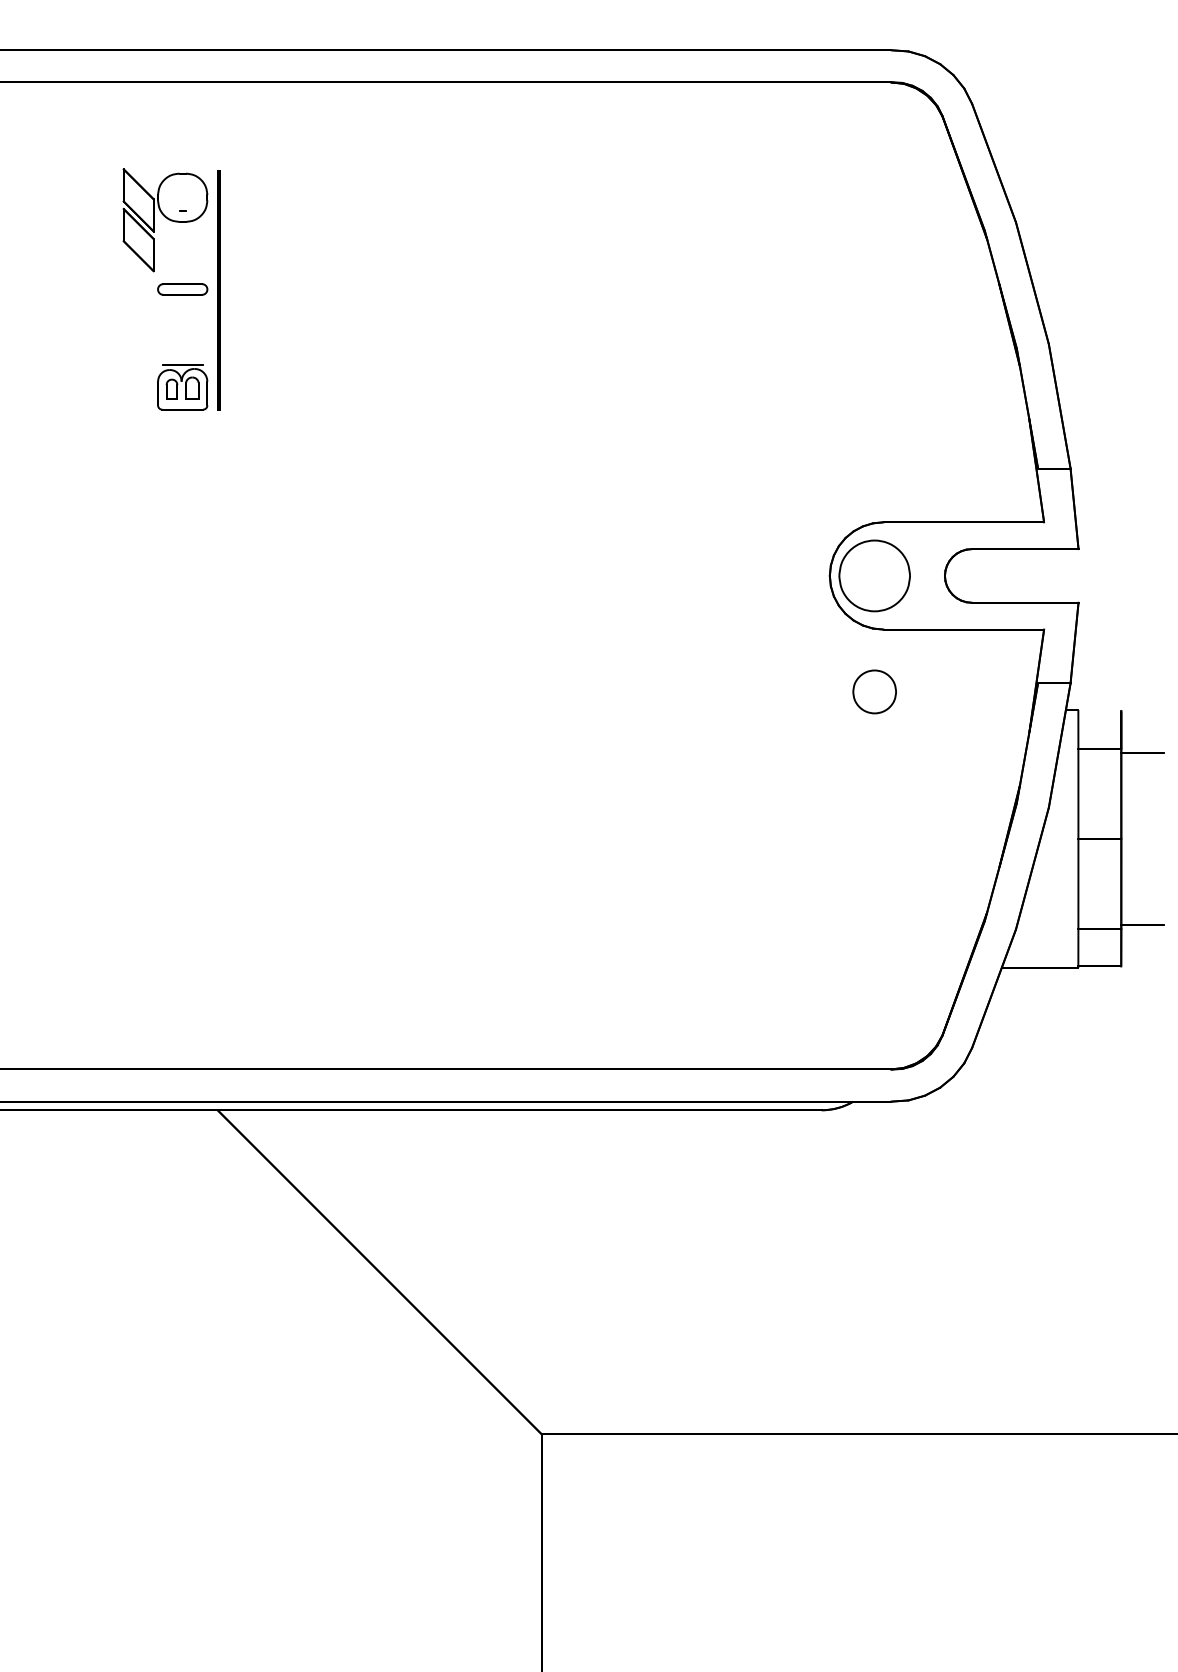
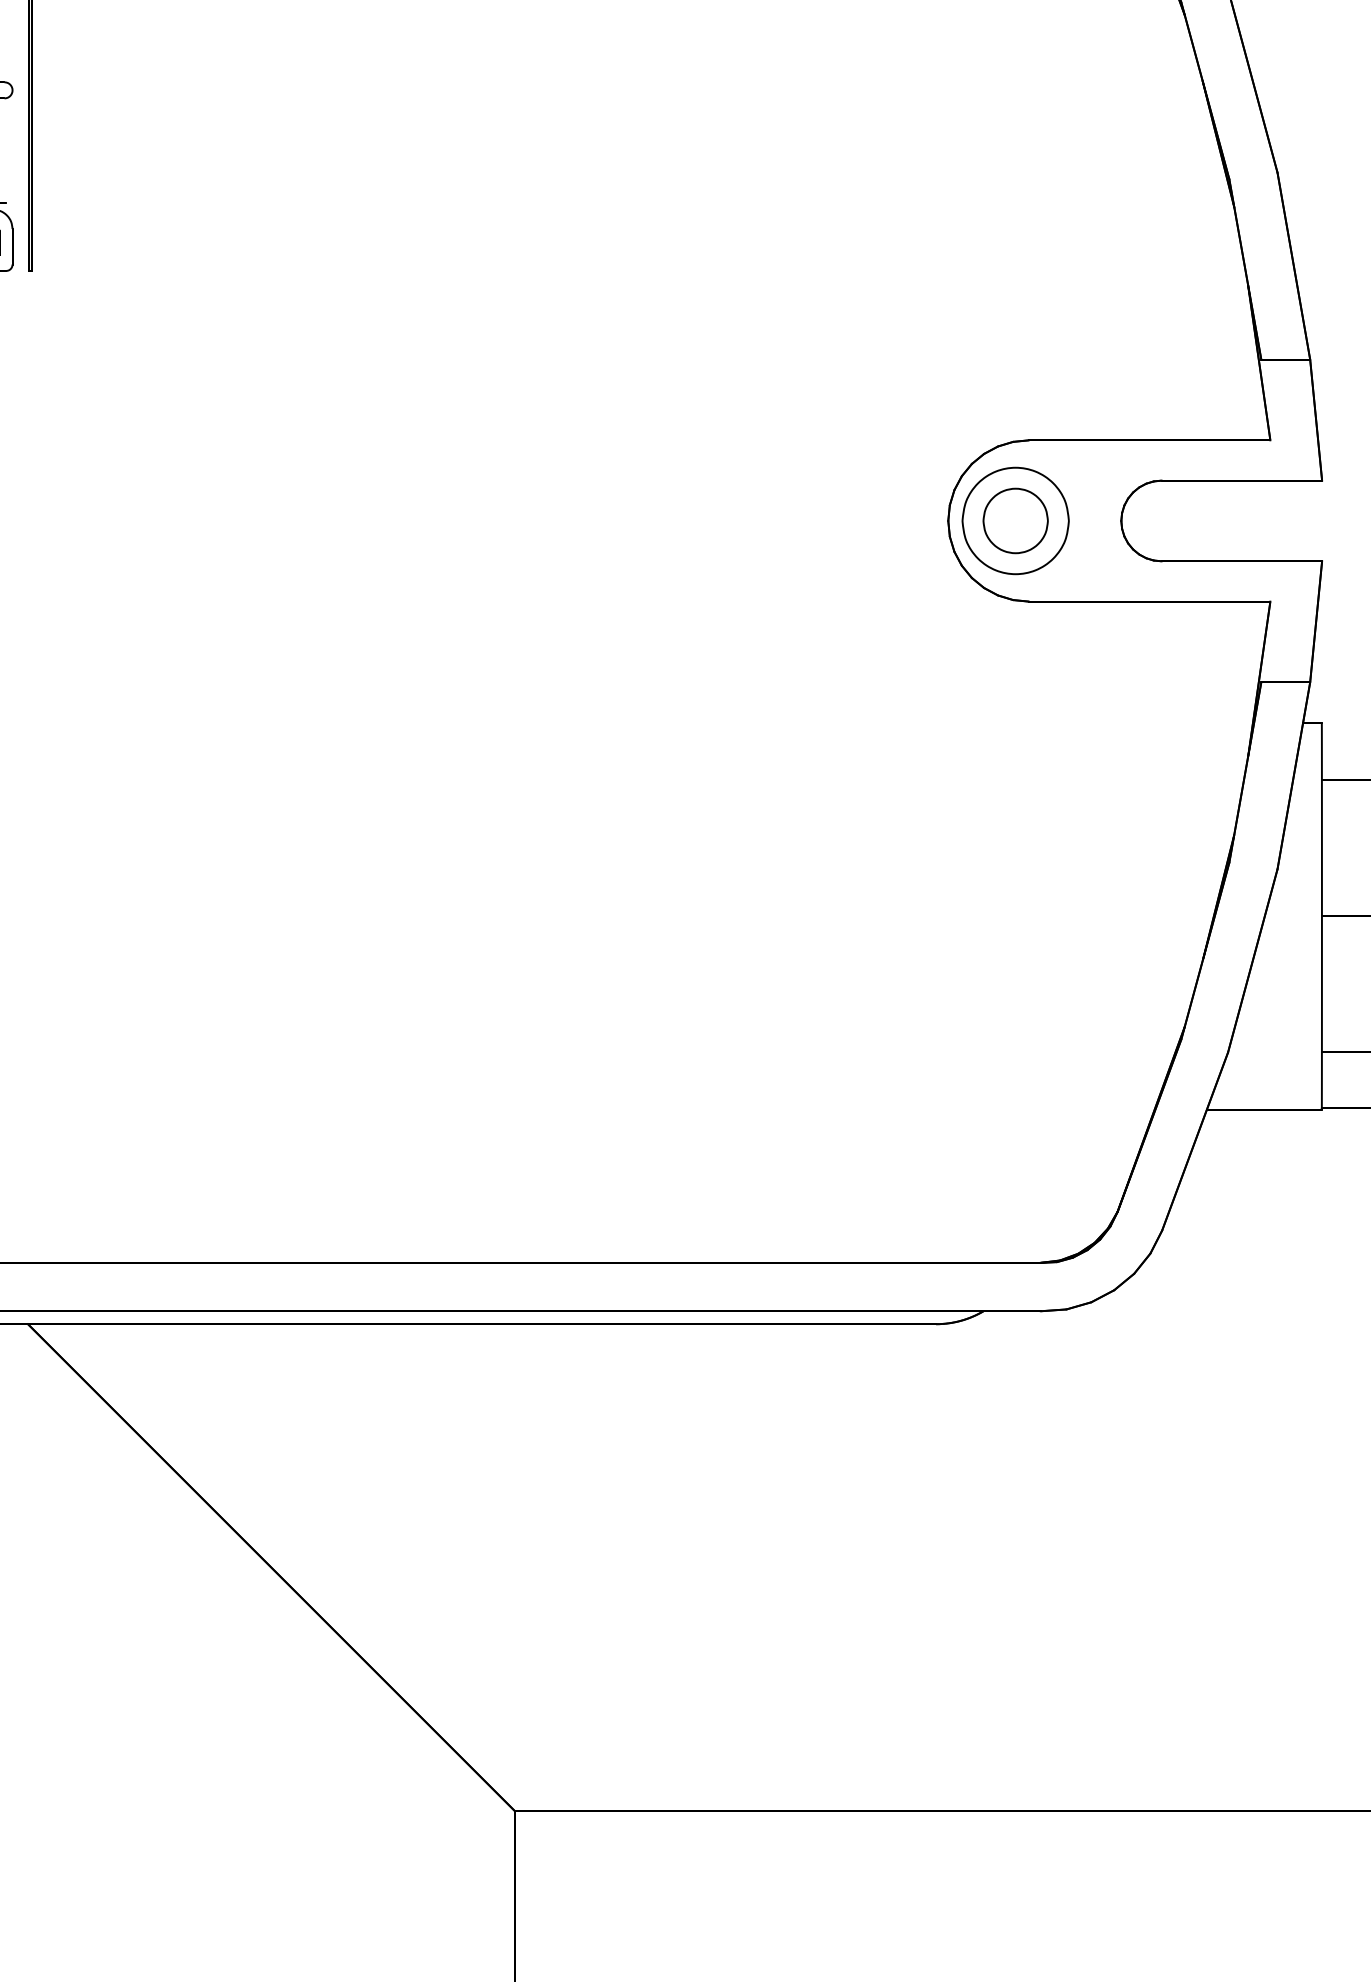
part: (874, 691) -> (1015, 520), moved

